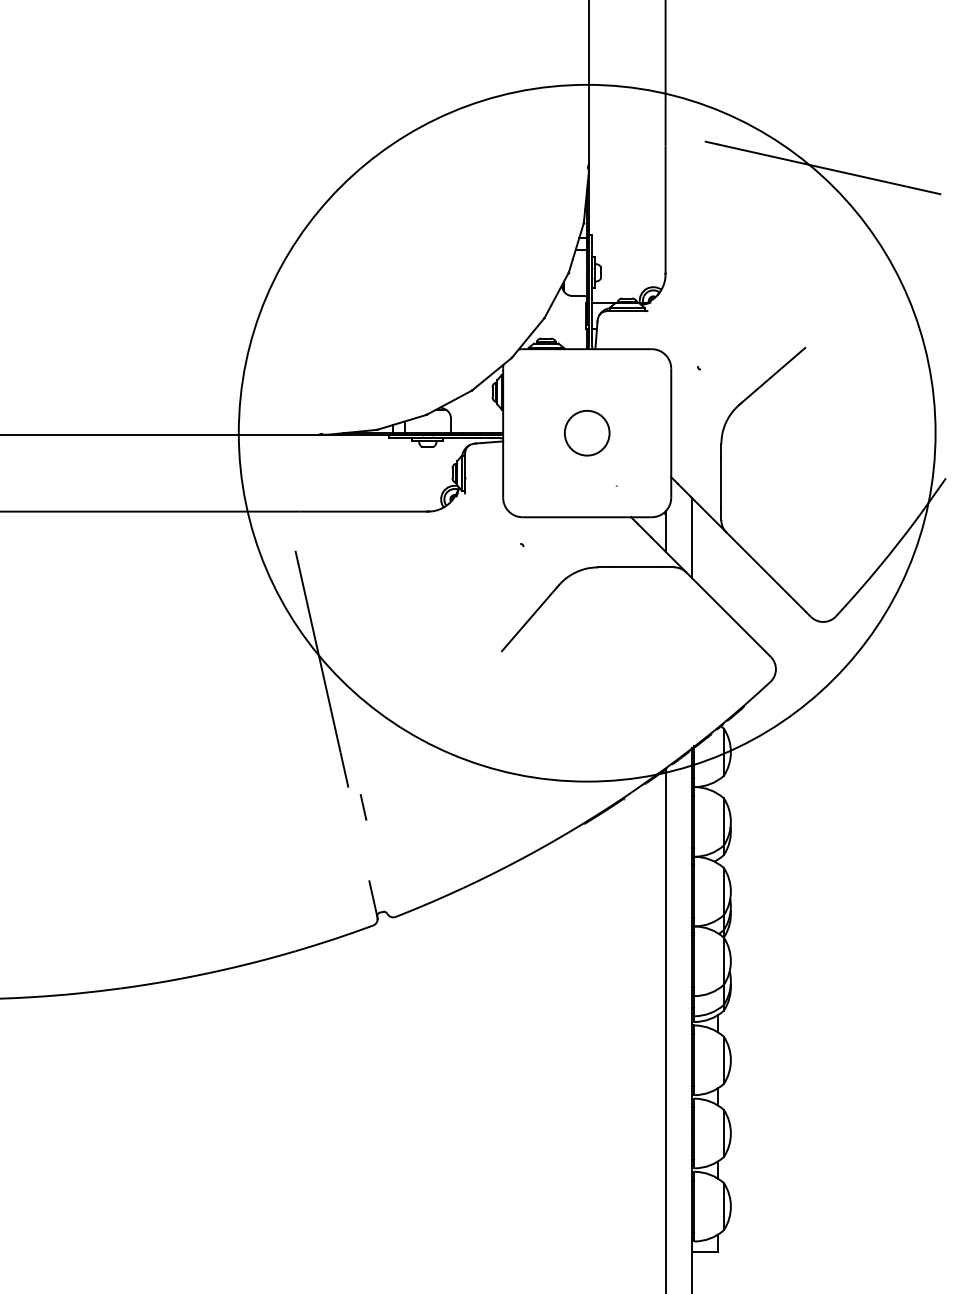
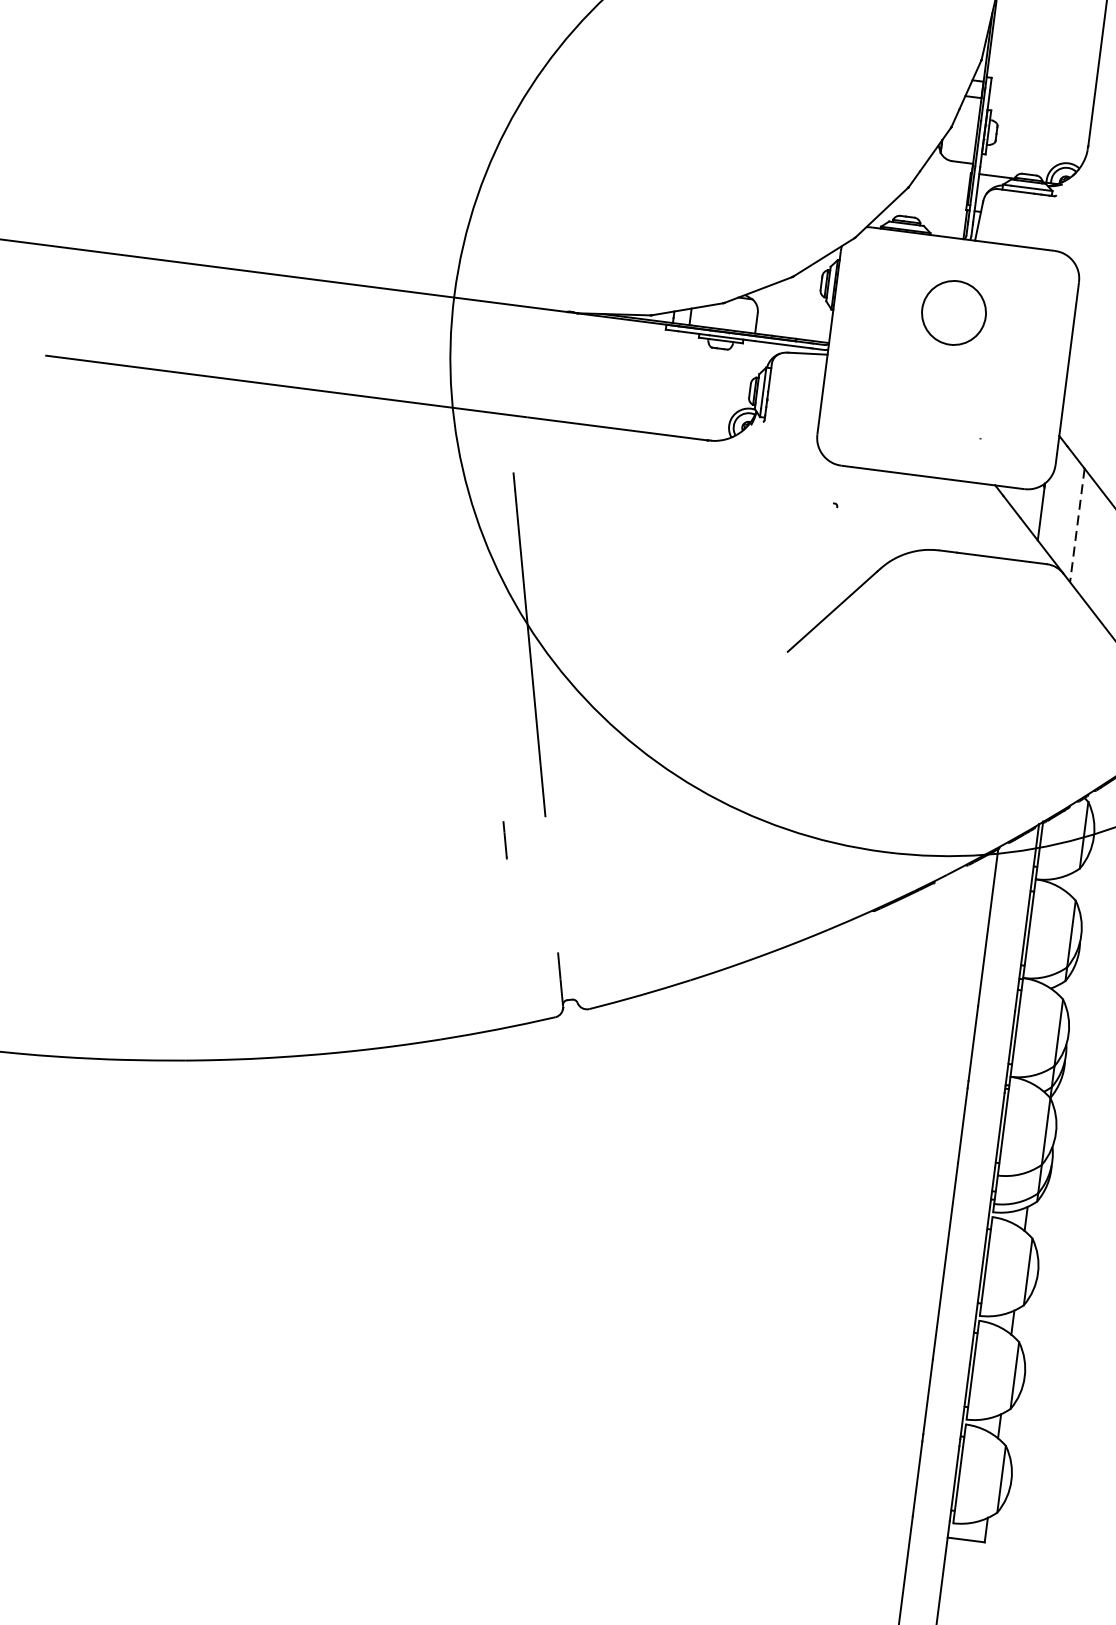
circle: (586, 433) -> (952, 313), moved
line: (691, 538) -> (1076, 526), solid -> dashed
line: (363, 807) -> (505, 840), moved

